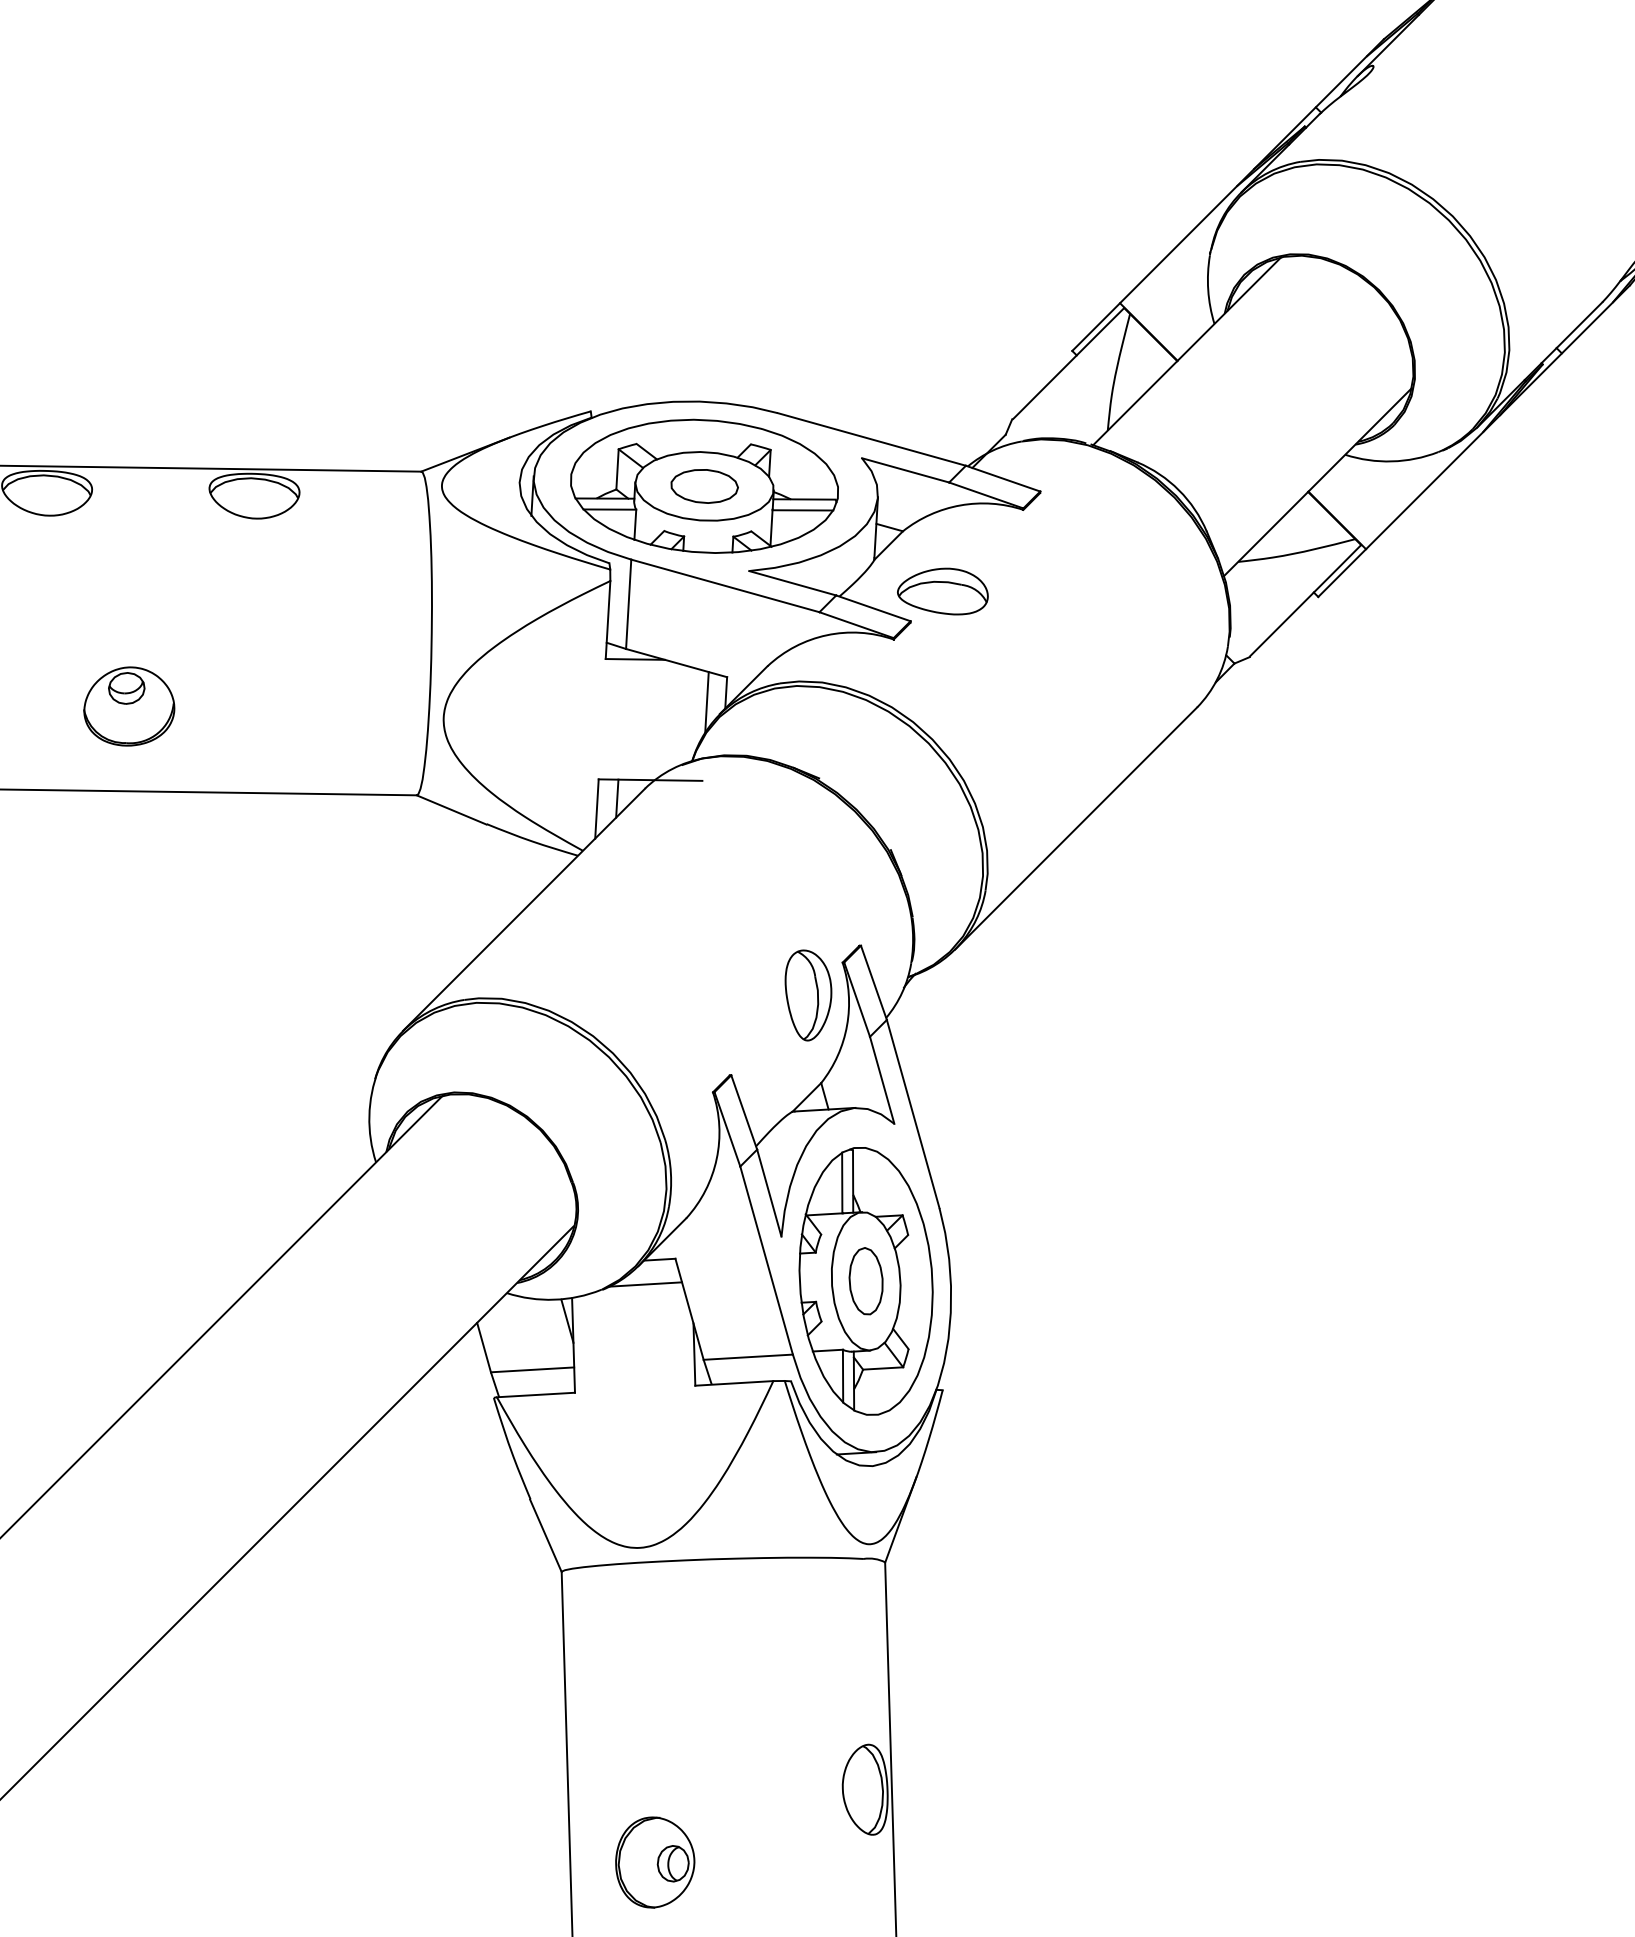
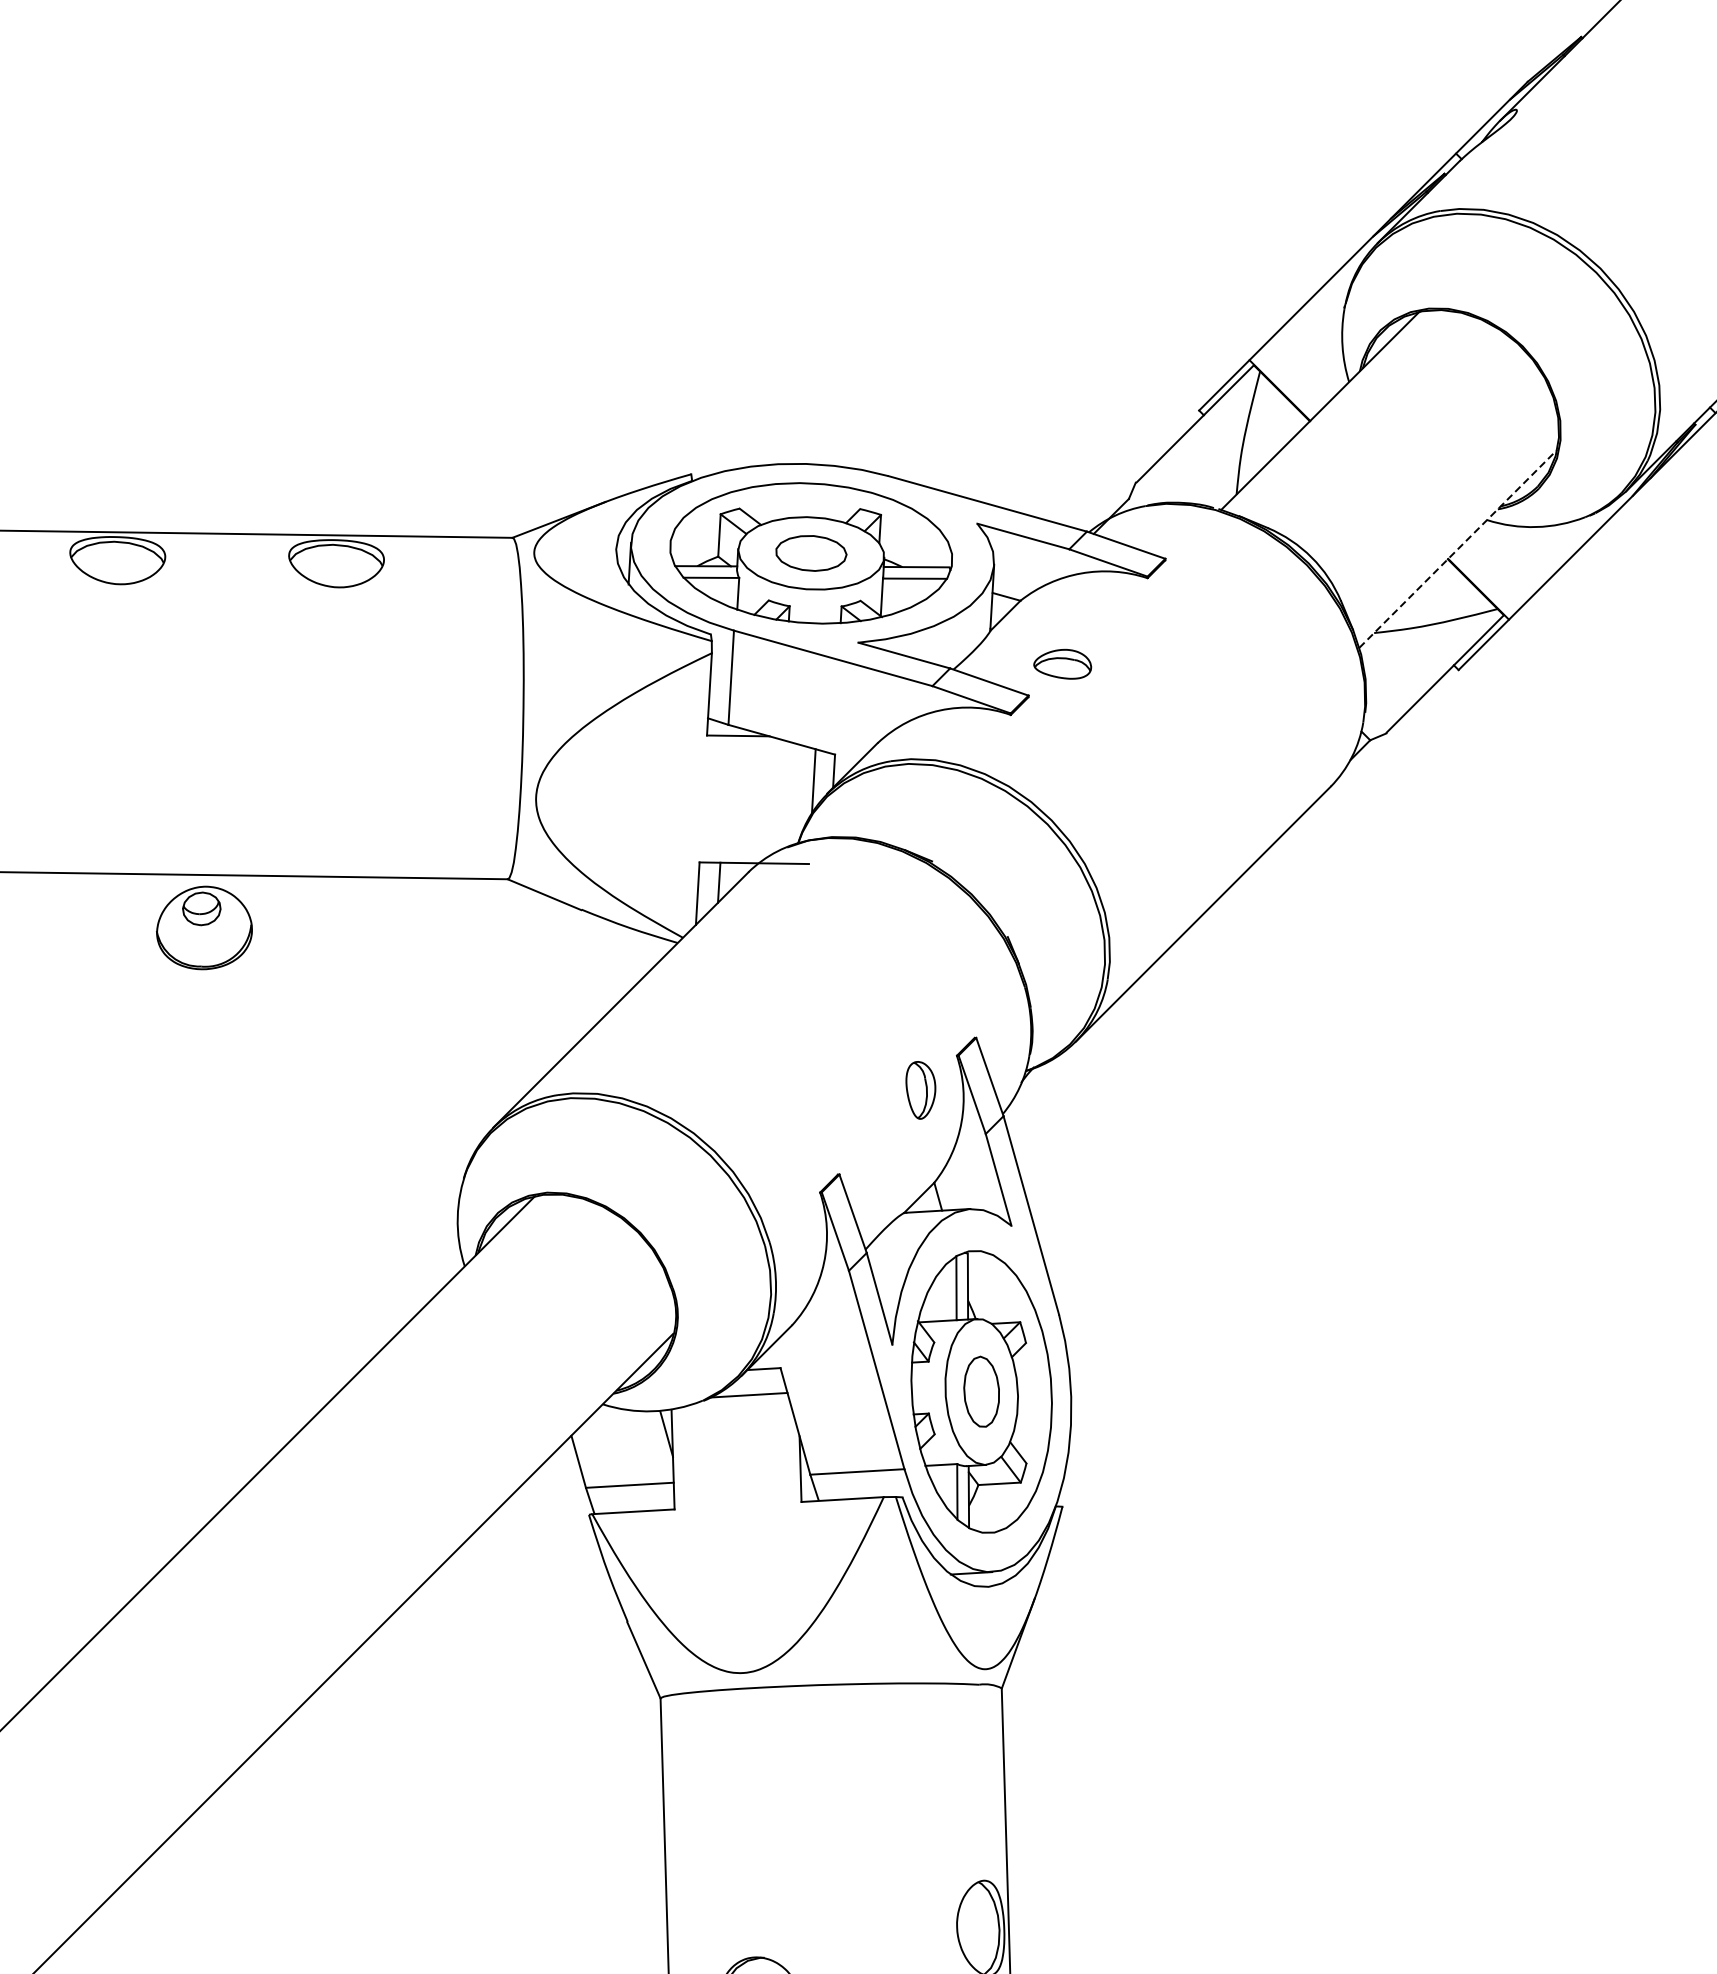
line: (1318, 482) -> (1458, 549), solid -> dashed
part: (942, 591) -> (1062, 664), size x0.6
part: (129, 706) -> (204, 927), moved
part: (808, 995) -> (920, 1090), size x0.6

